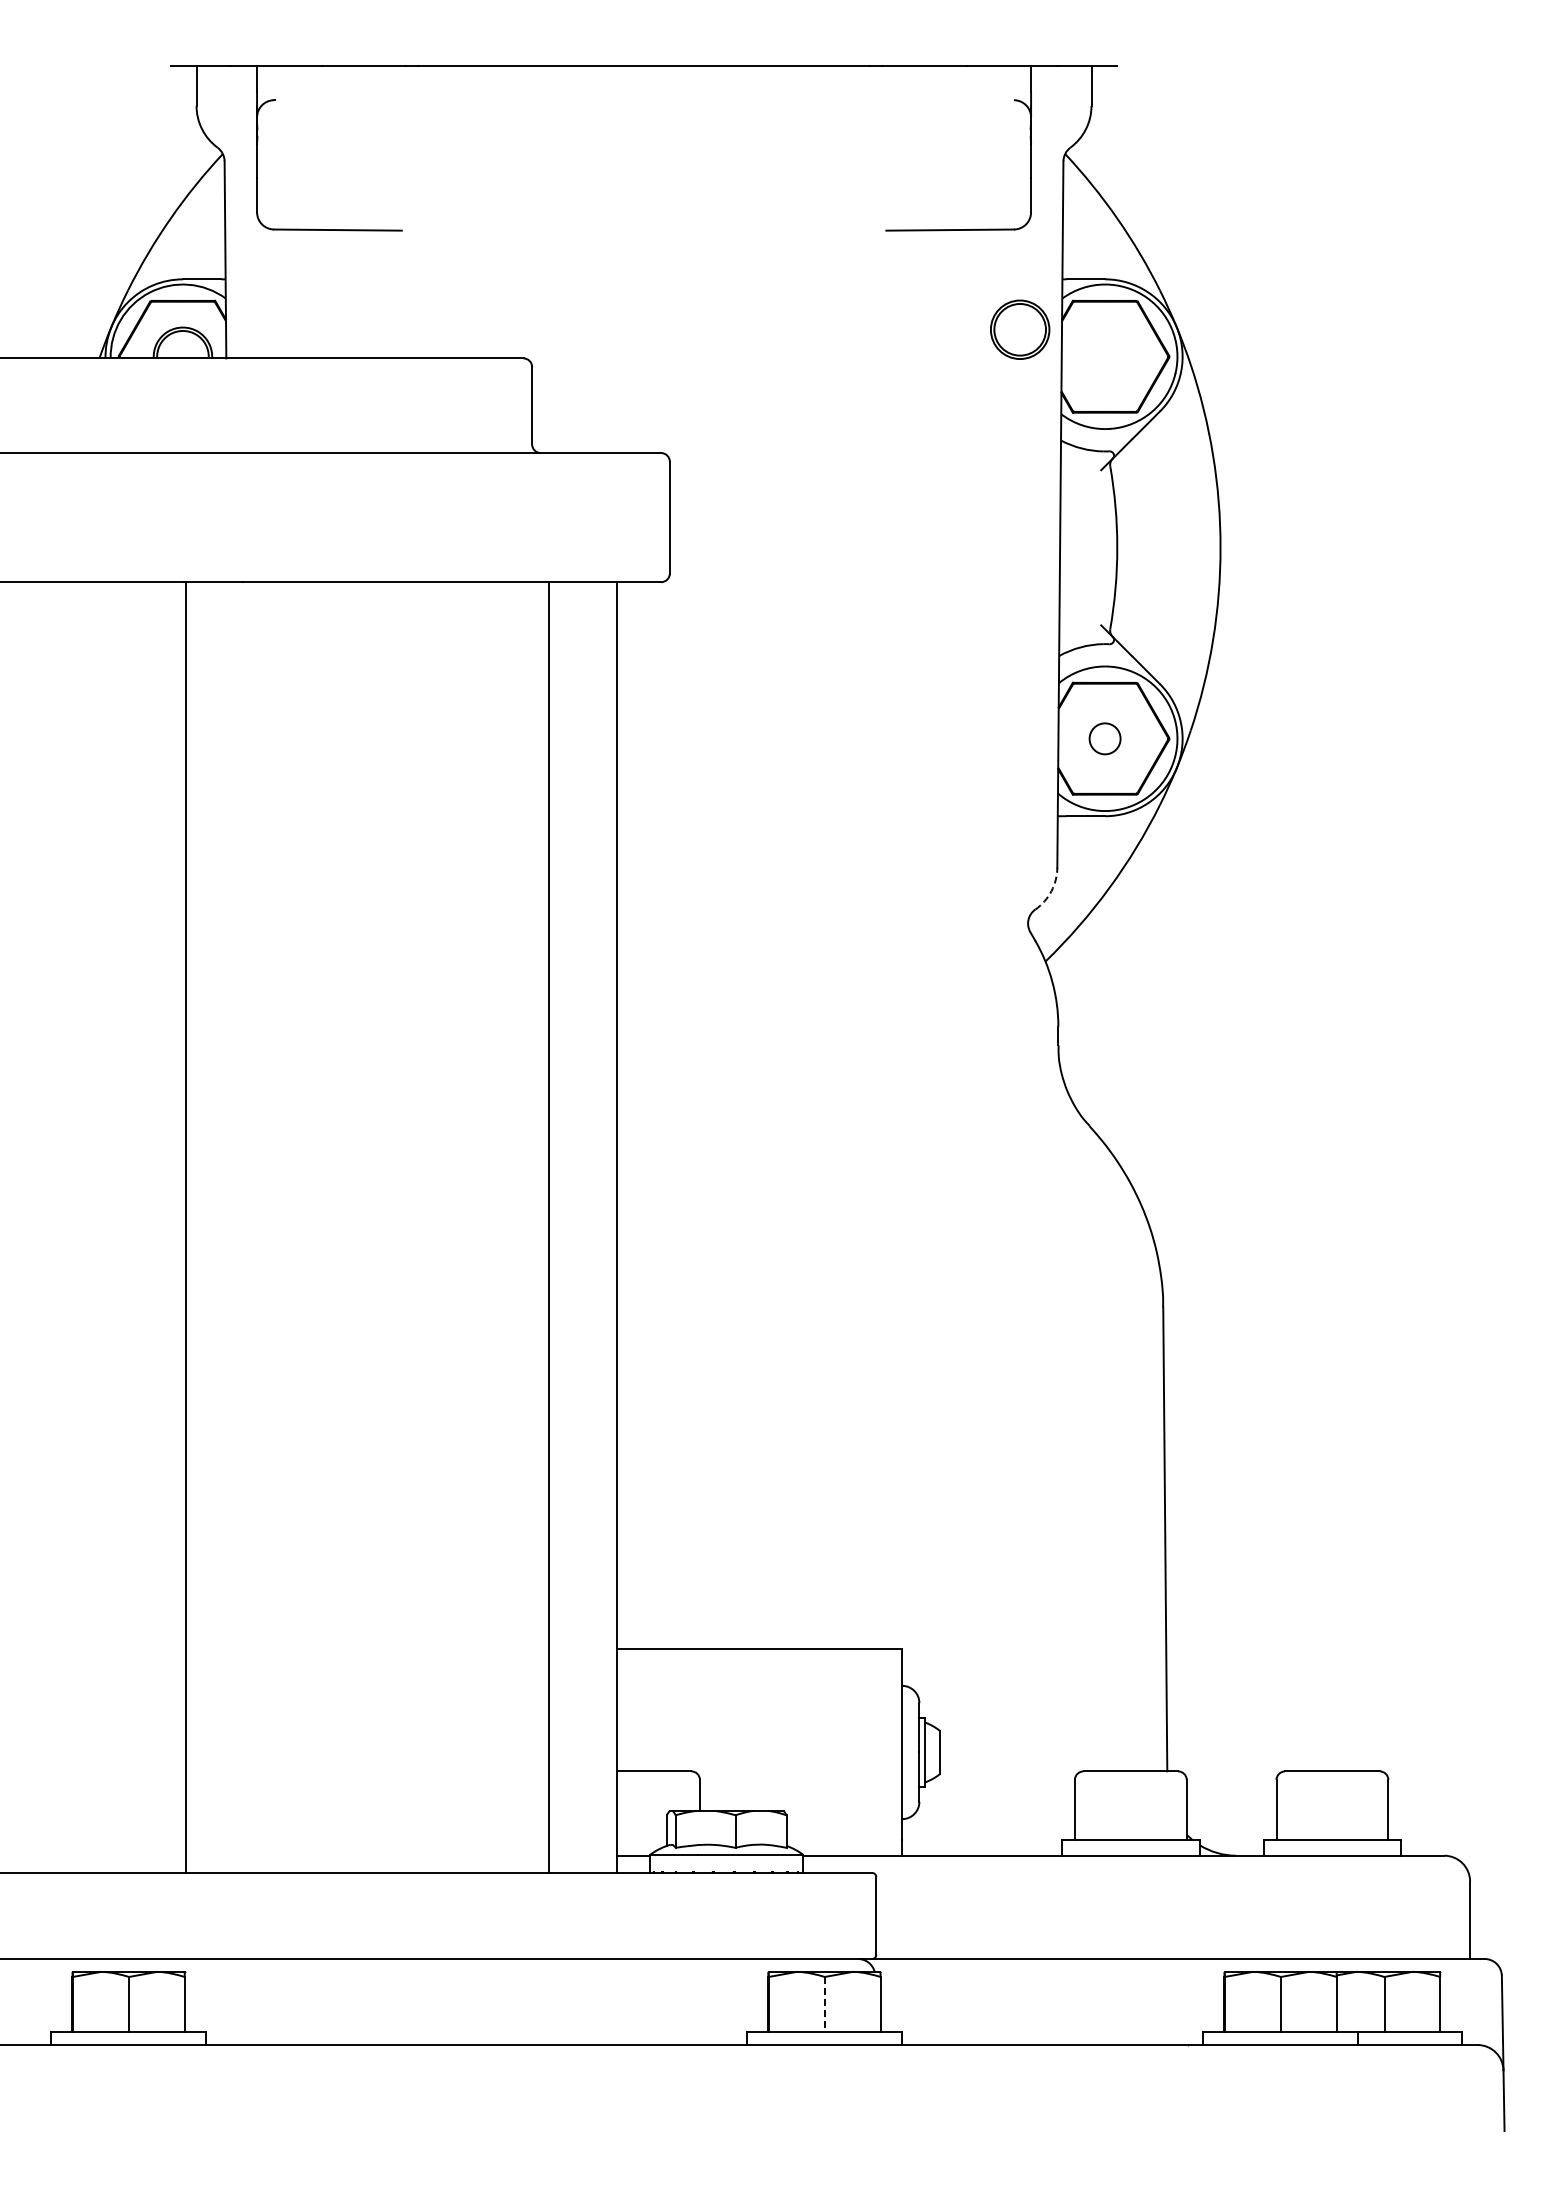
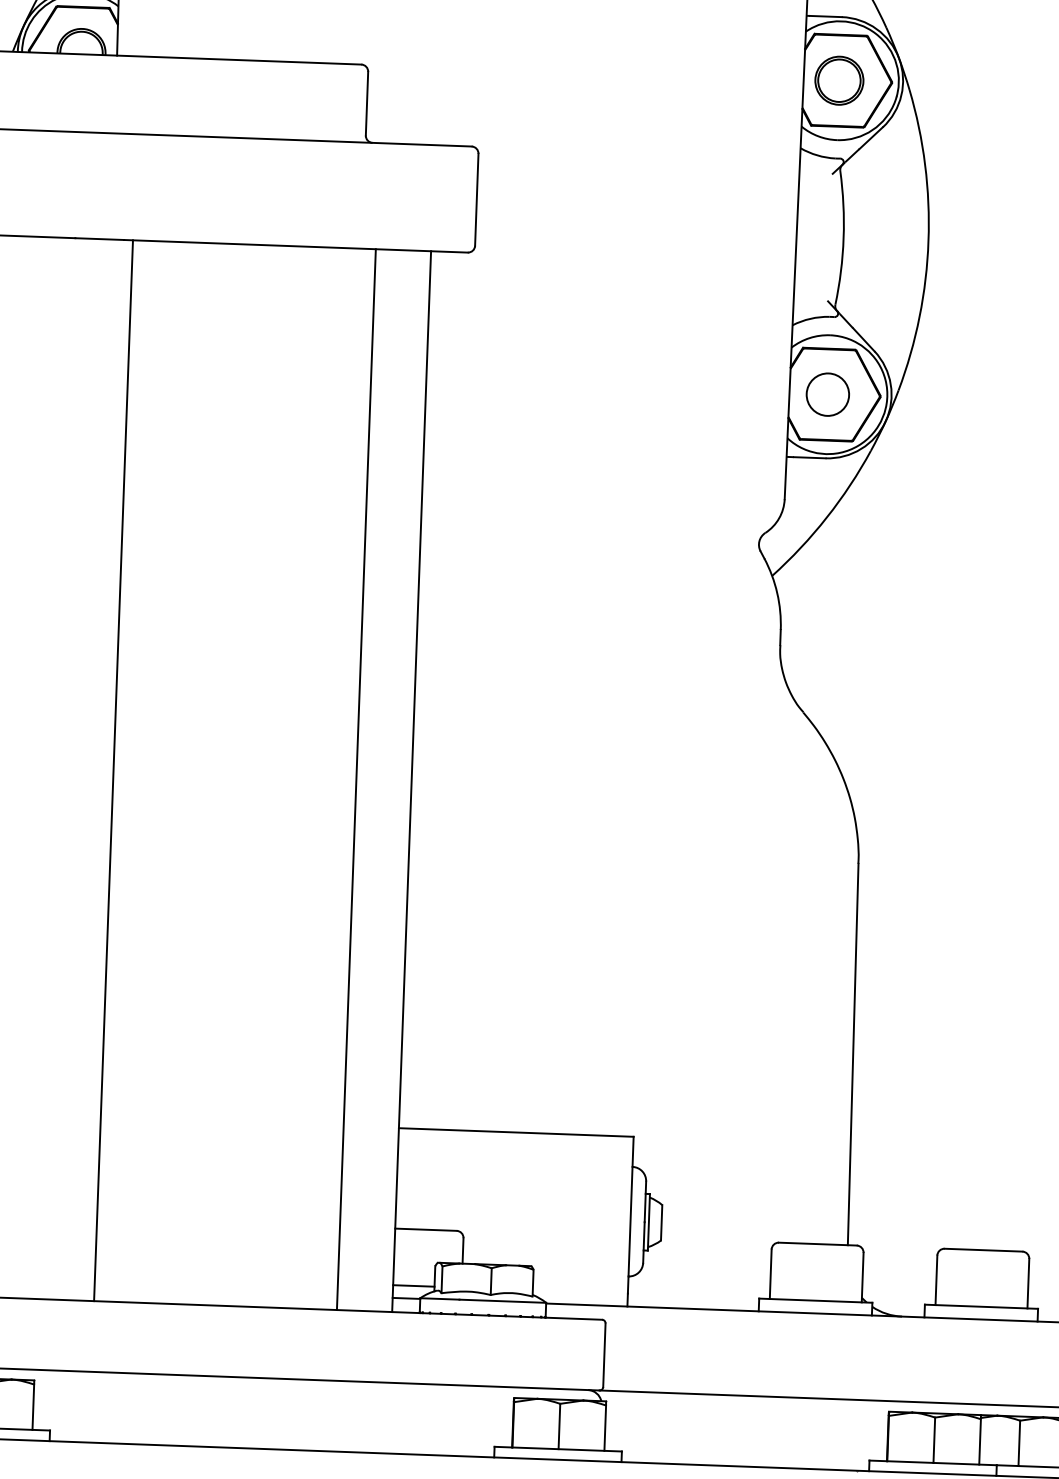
part: (1020, 329) -> (839, 80), moved
circle: (1104, 738) -> (827, 394), size x1.67
arc: (1051, 891) -> (779, 518), dashed -> solid
line: (185, 1227) -> (113, 770), moved
line: (641, 1840) -> (413, 1286), added
line: (824, 2004) -> (559, 1426), dashed -> solid

